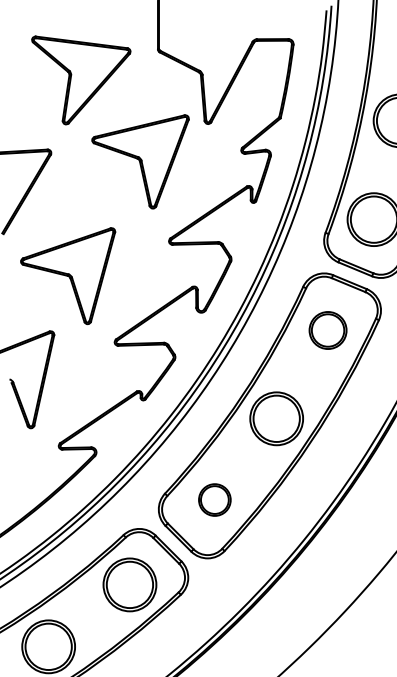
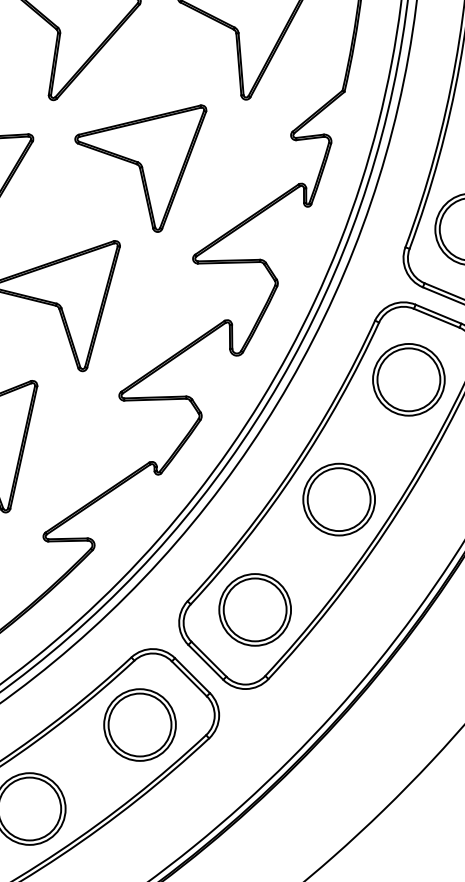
part: (140, 161) -> (140, 168), moved
part: (327, 330) -> (408, 379), size x1.43
part: (214, 499) -> (254, 609), size x1.67

